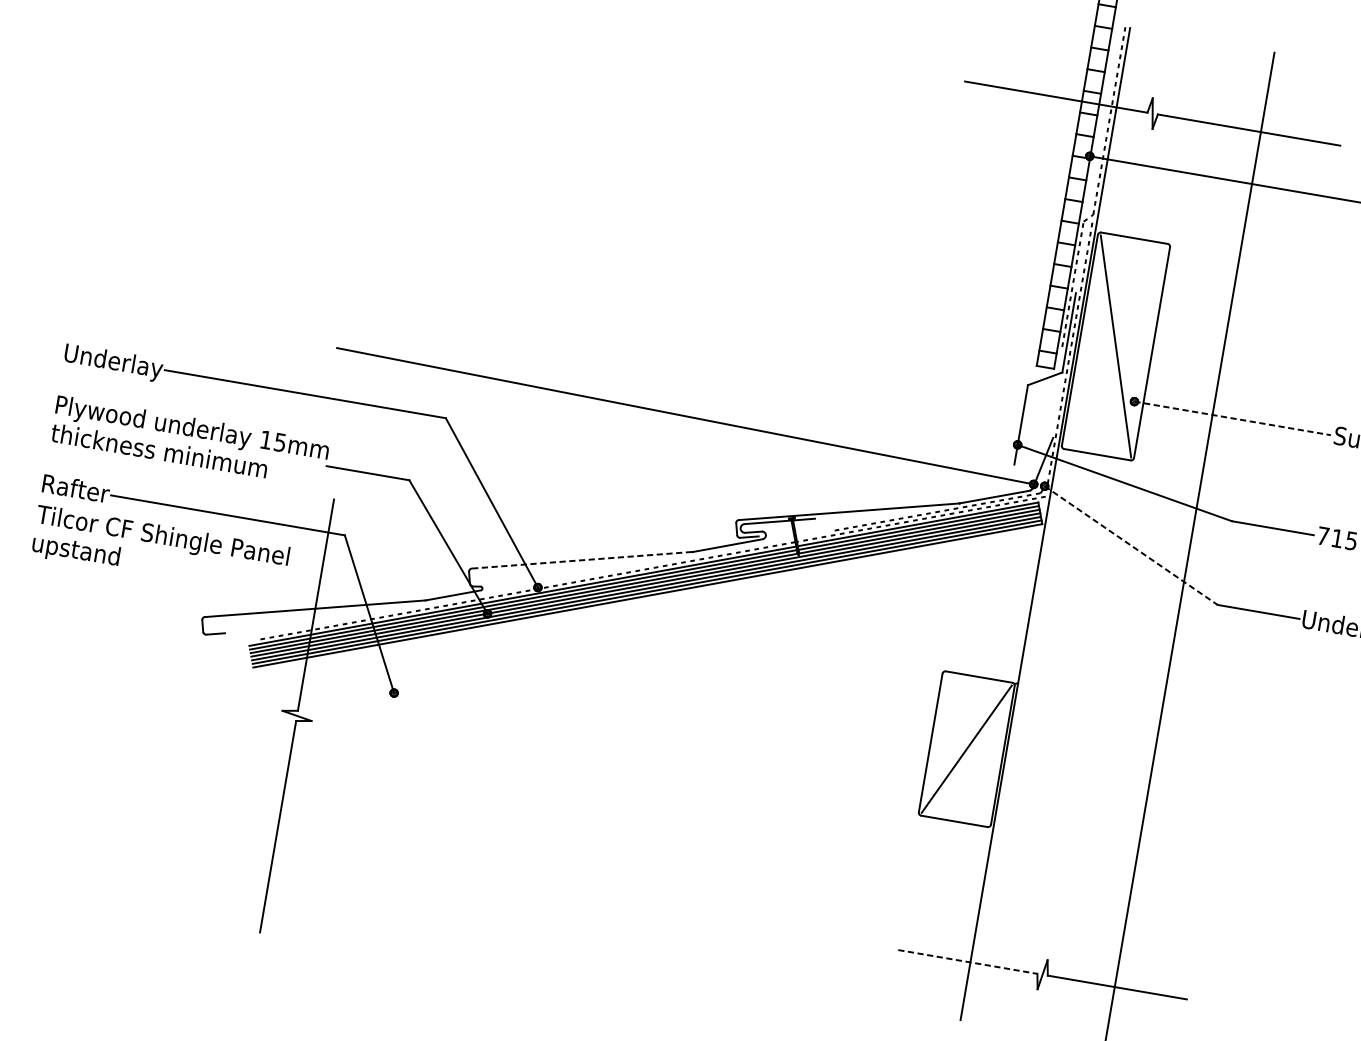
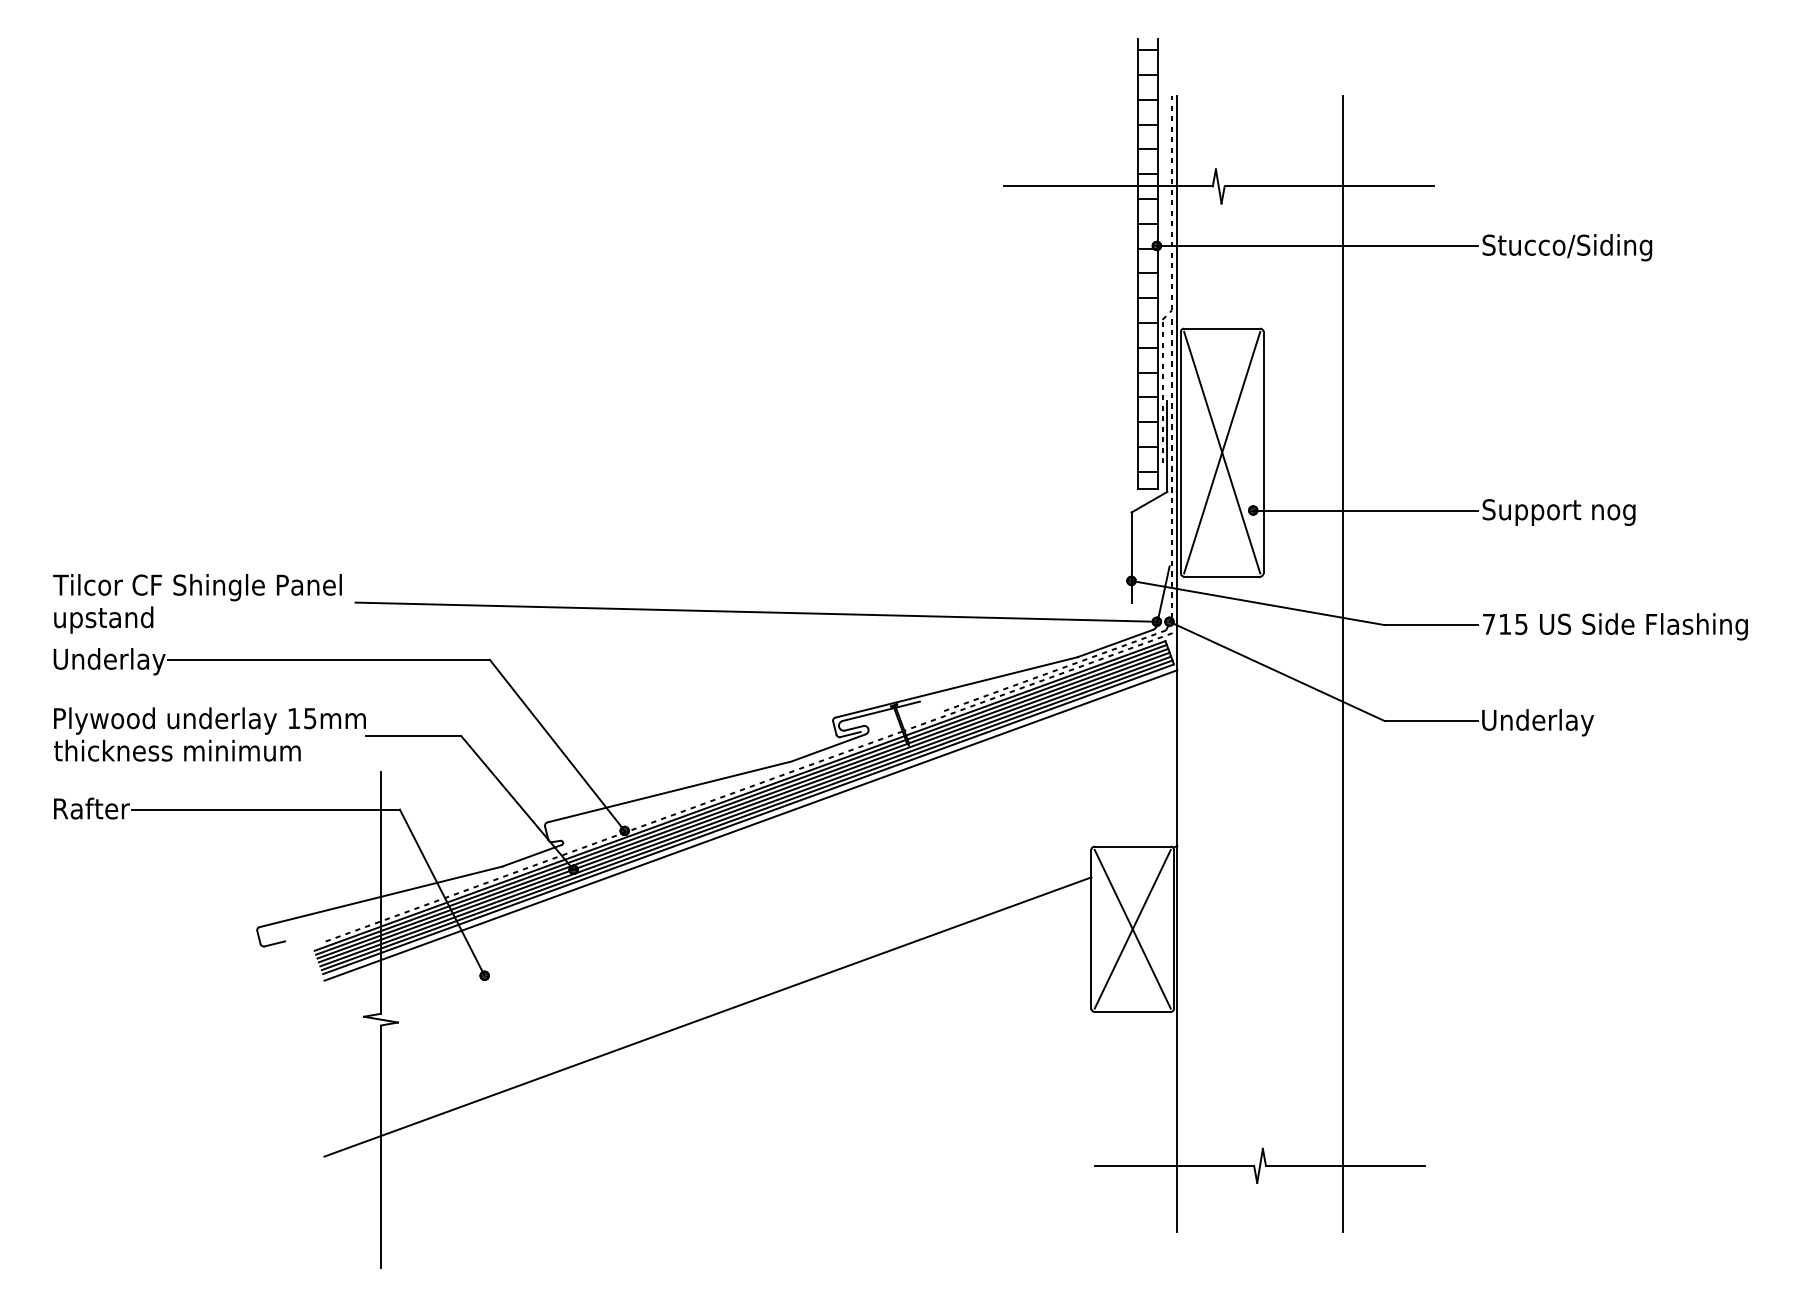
line: (1116, 346) -> (1222, 452), added
line: (1232, 418) -> (1365, 510), dashed -> solid
line: (1131, 545) -> (1277, 671), dashed -> solid
text: (160, 551) -> (197, 603), moved
line: (581, 560) -> (668, 792), dashed -> solid
line: (648, 601) -> (750, 825), added
line: (966, 748) -> (1132, 928), added
line: (582, 761) -> (707, 1016), added
line: (967, 961) -> (1174, 1165), dashed -> solid

